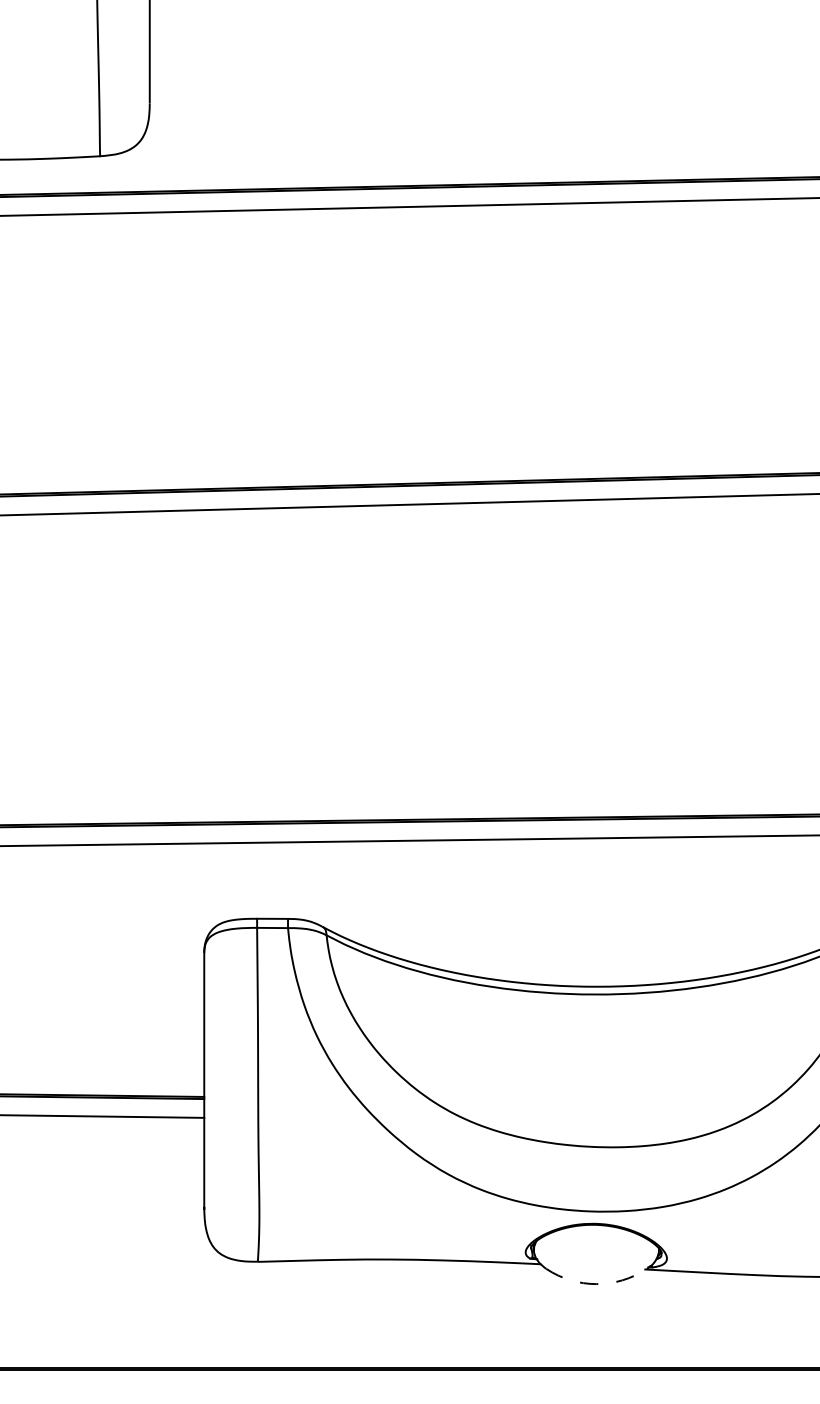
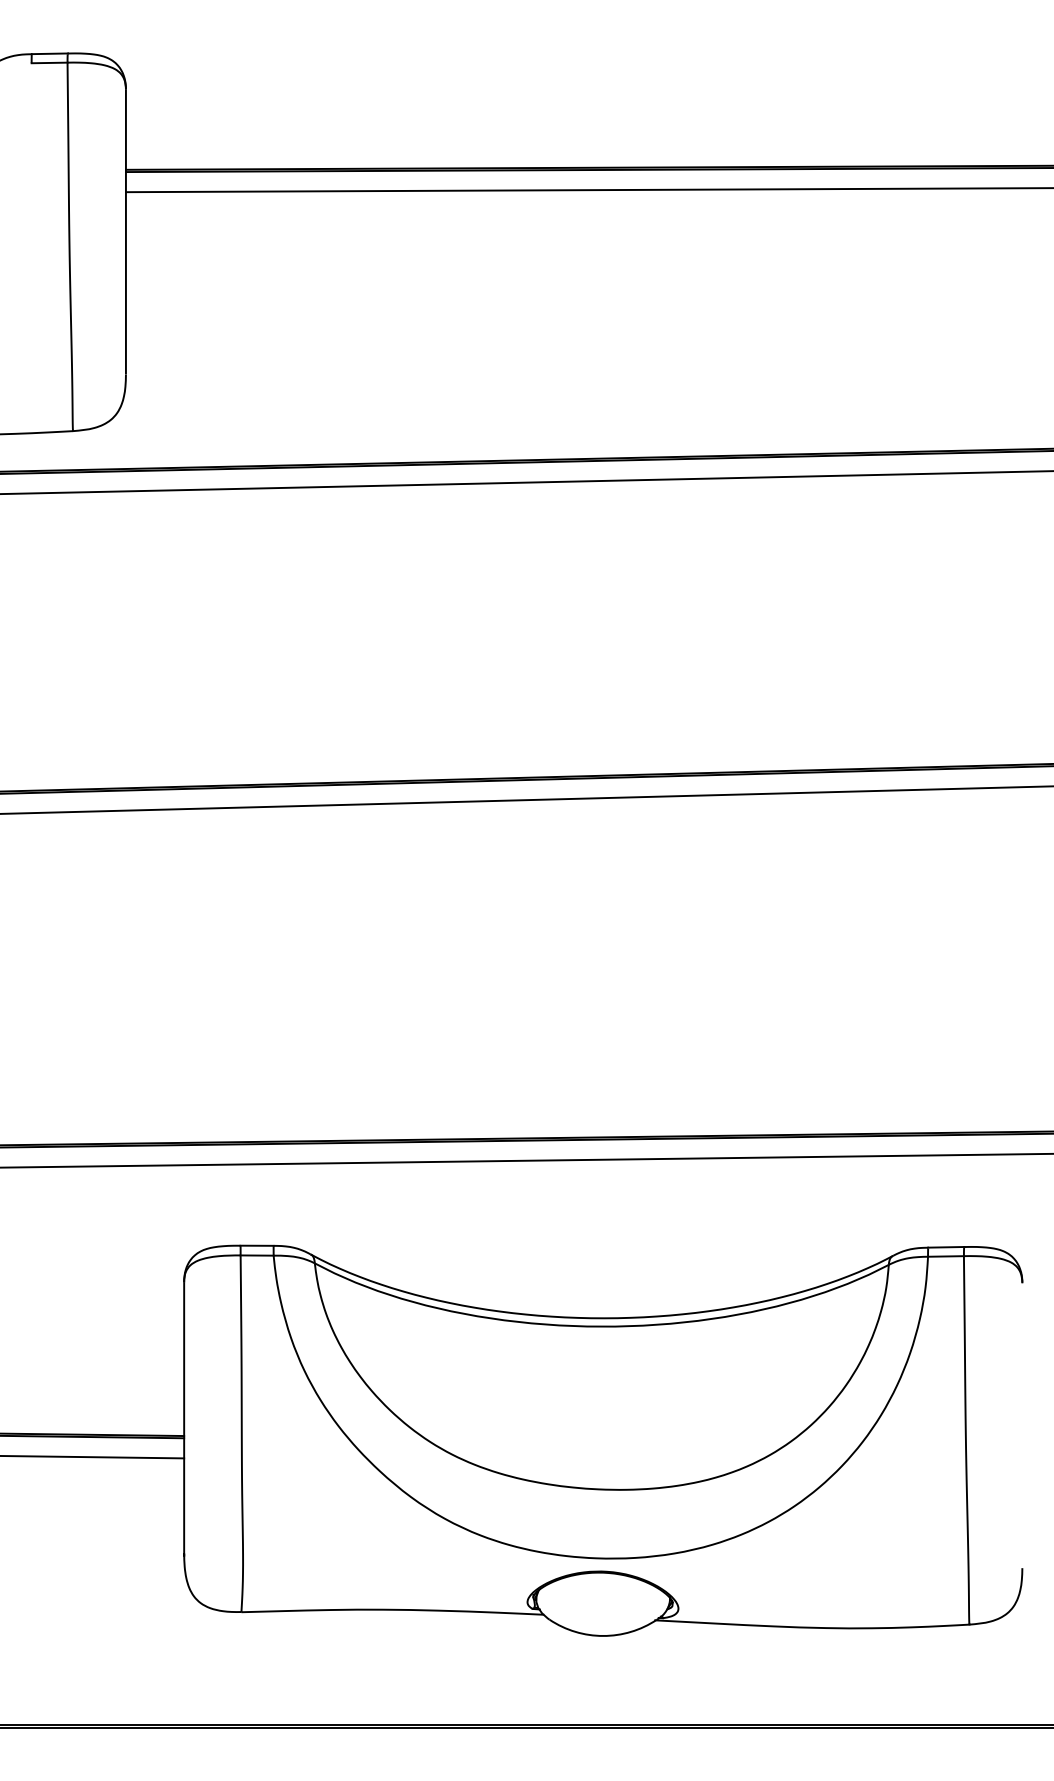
arc: (596, 1283) -> (603, 1635), dashed -> solid

